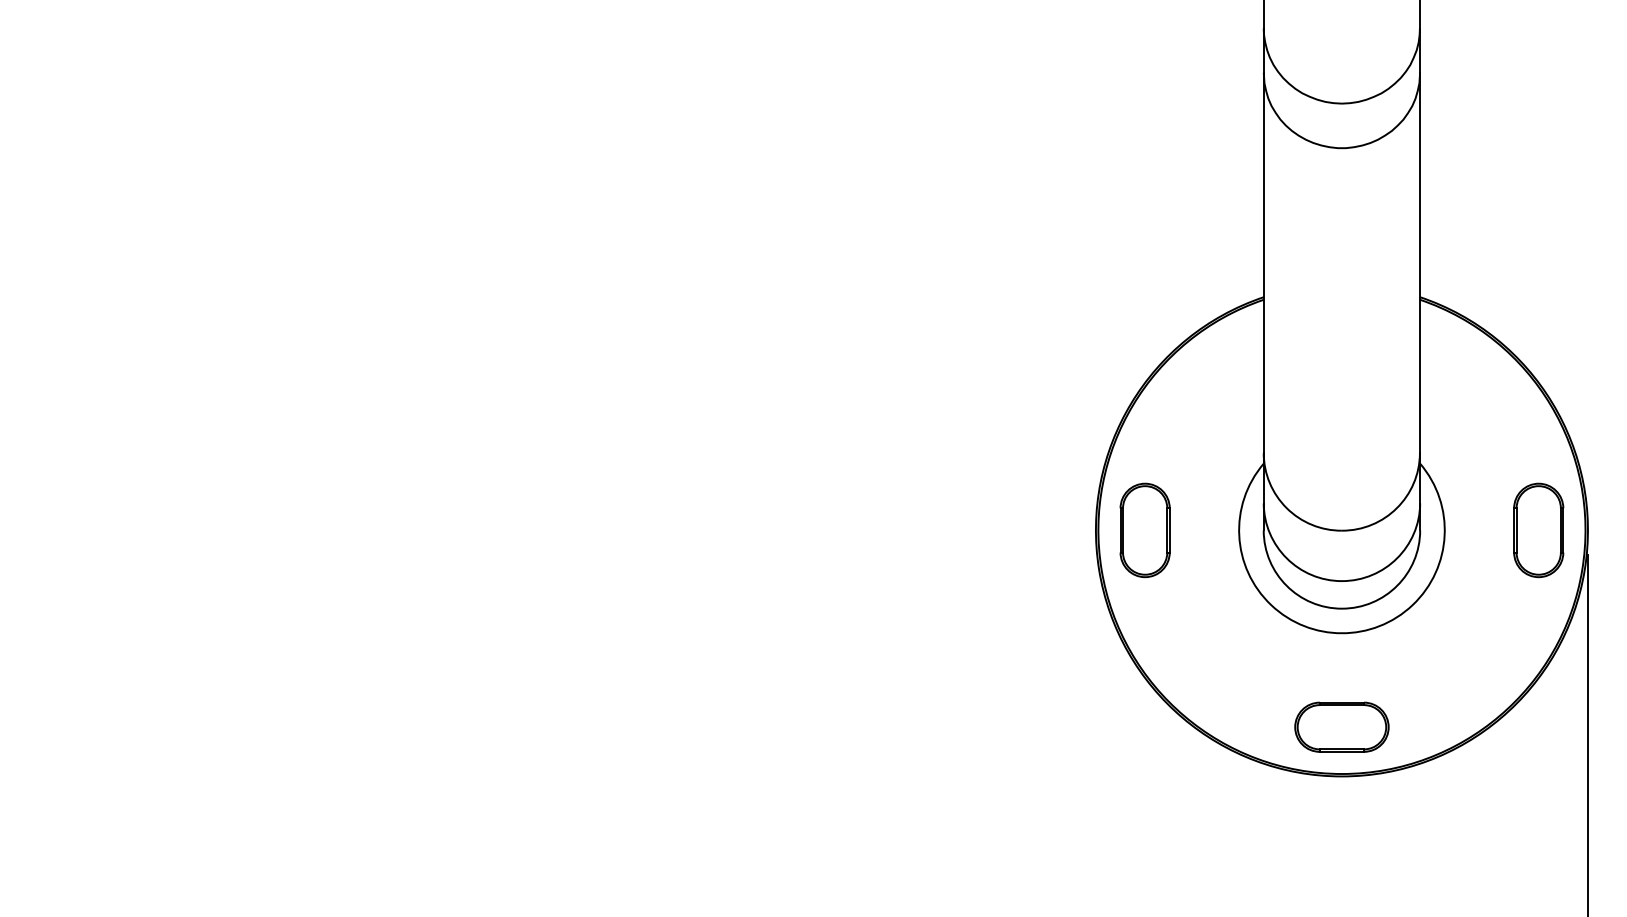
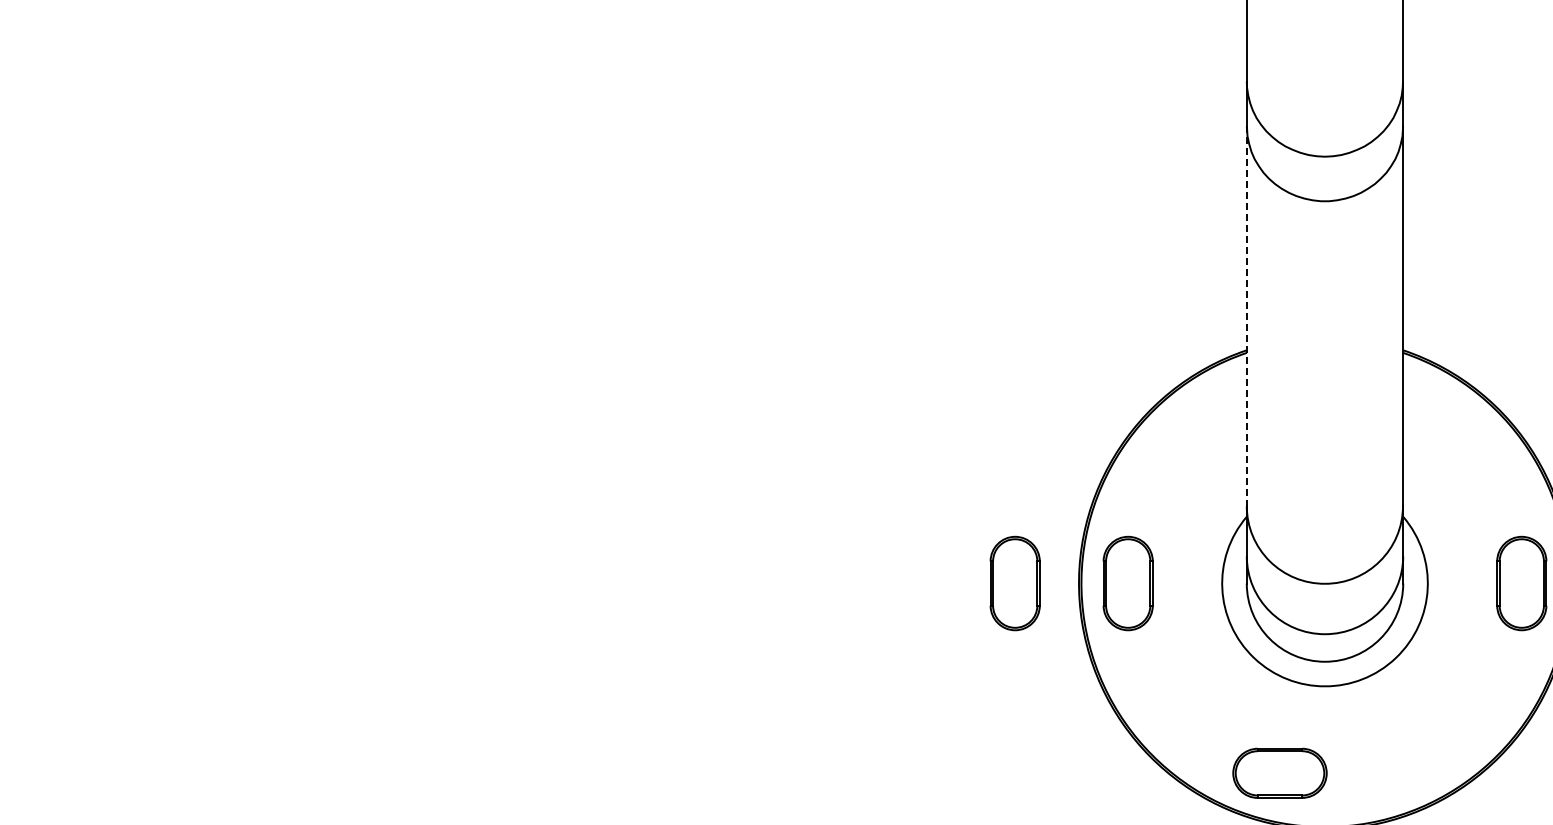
line: (1263, 263) -> (1246, 316), solid -> dashed
part: (1031, 530) -> (1014, 583), added
part: (1341, 726) -> (1279, 772), moved

